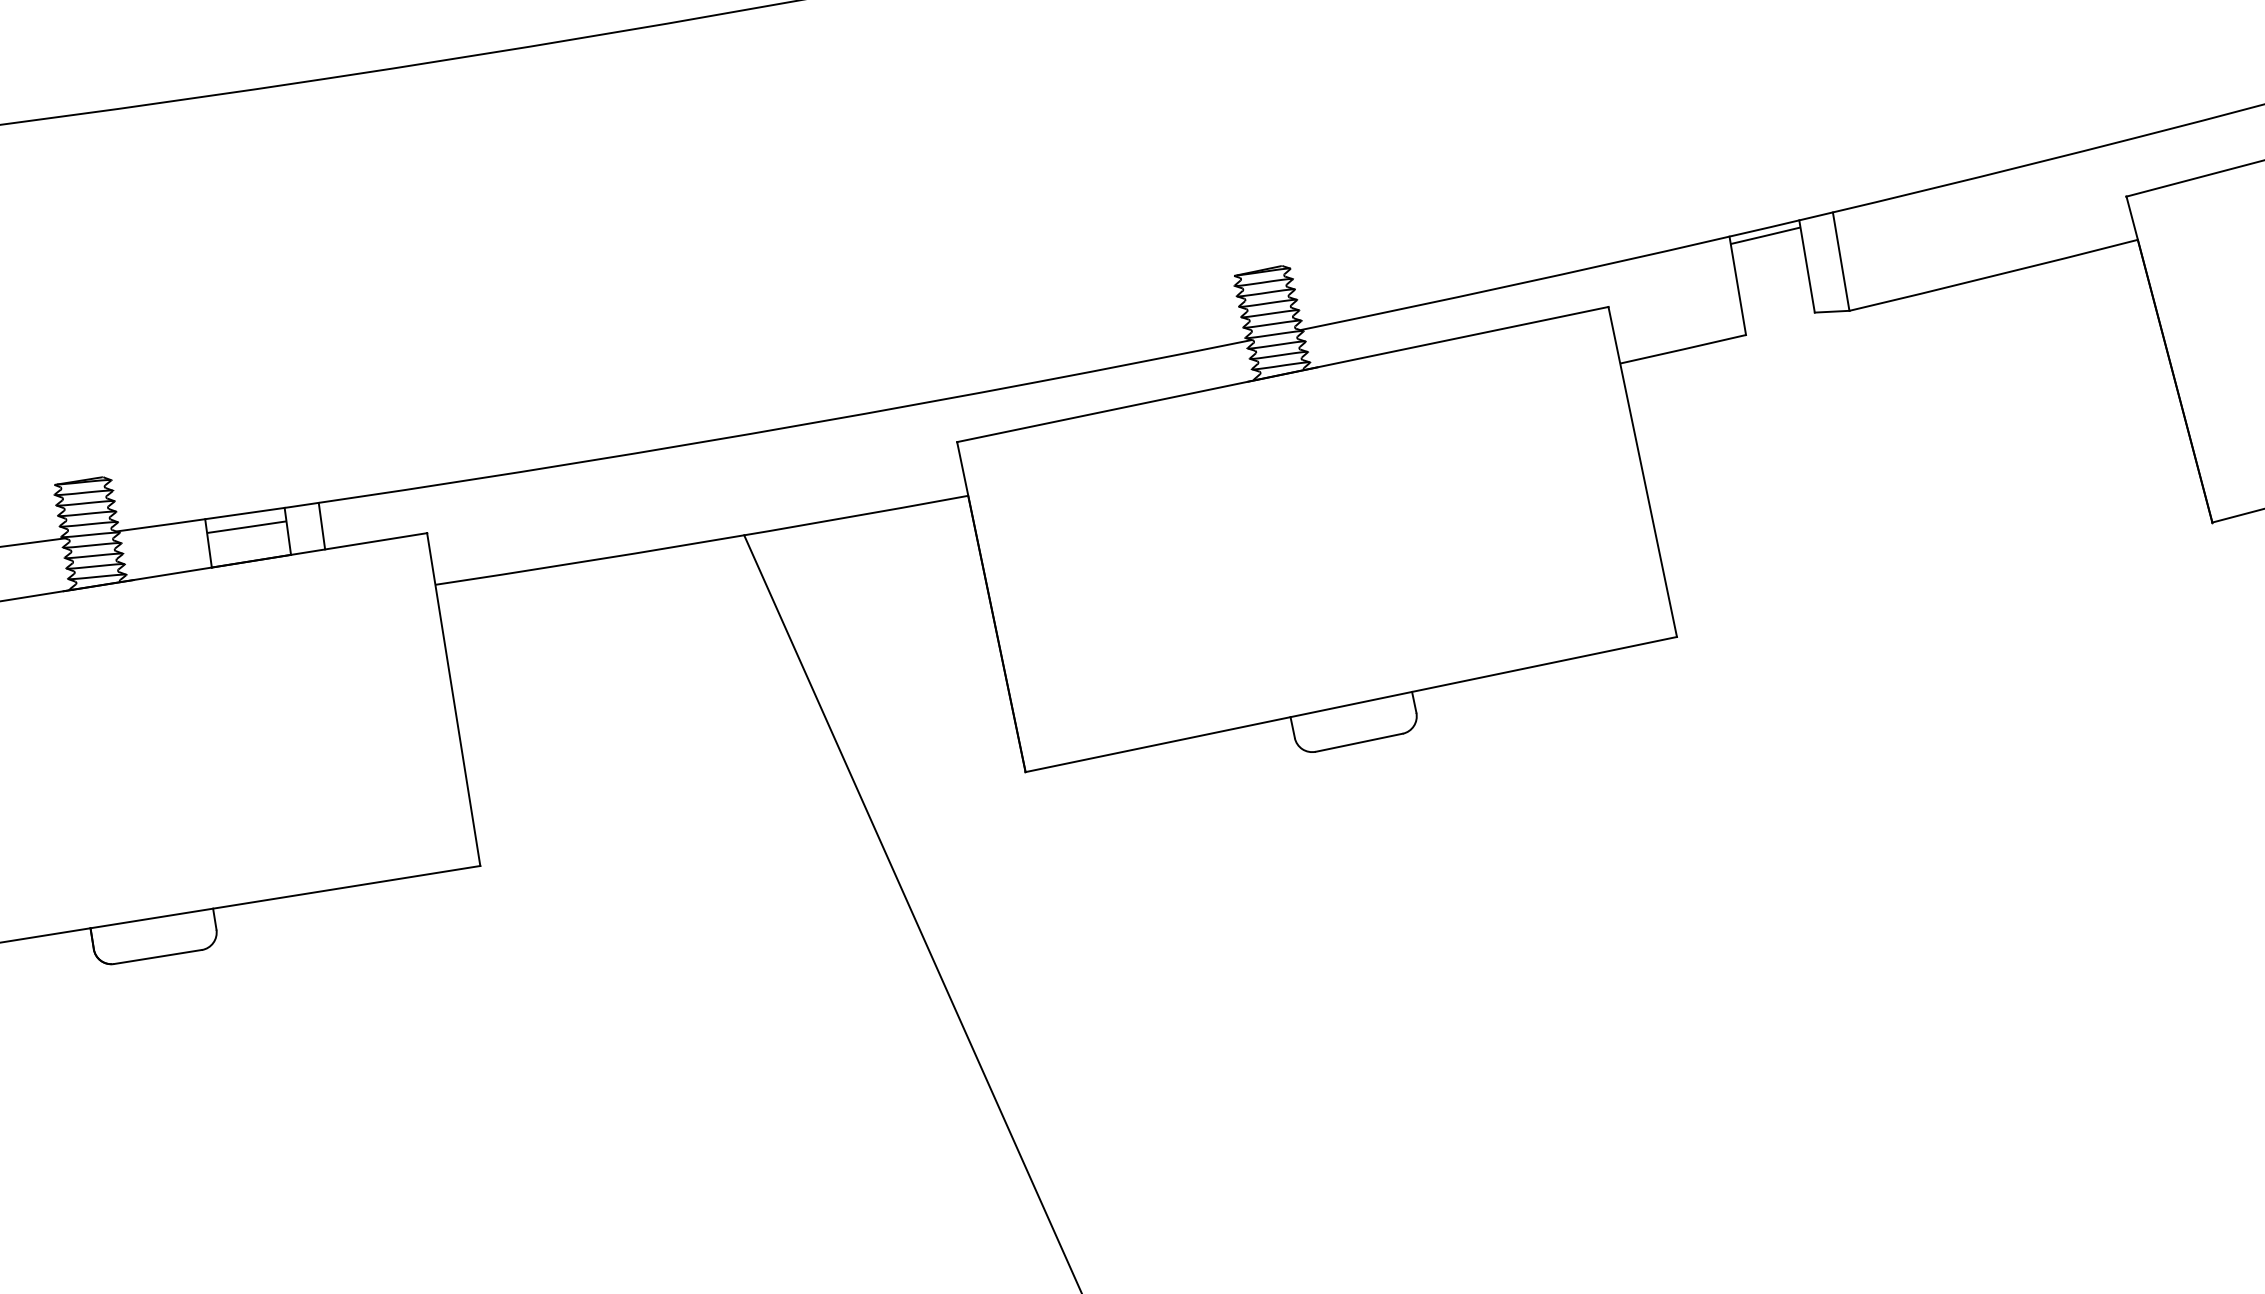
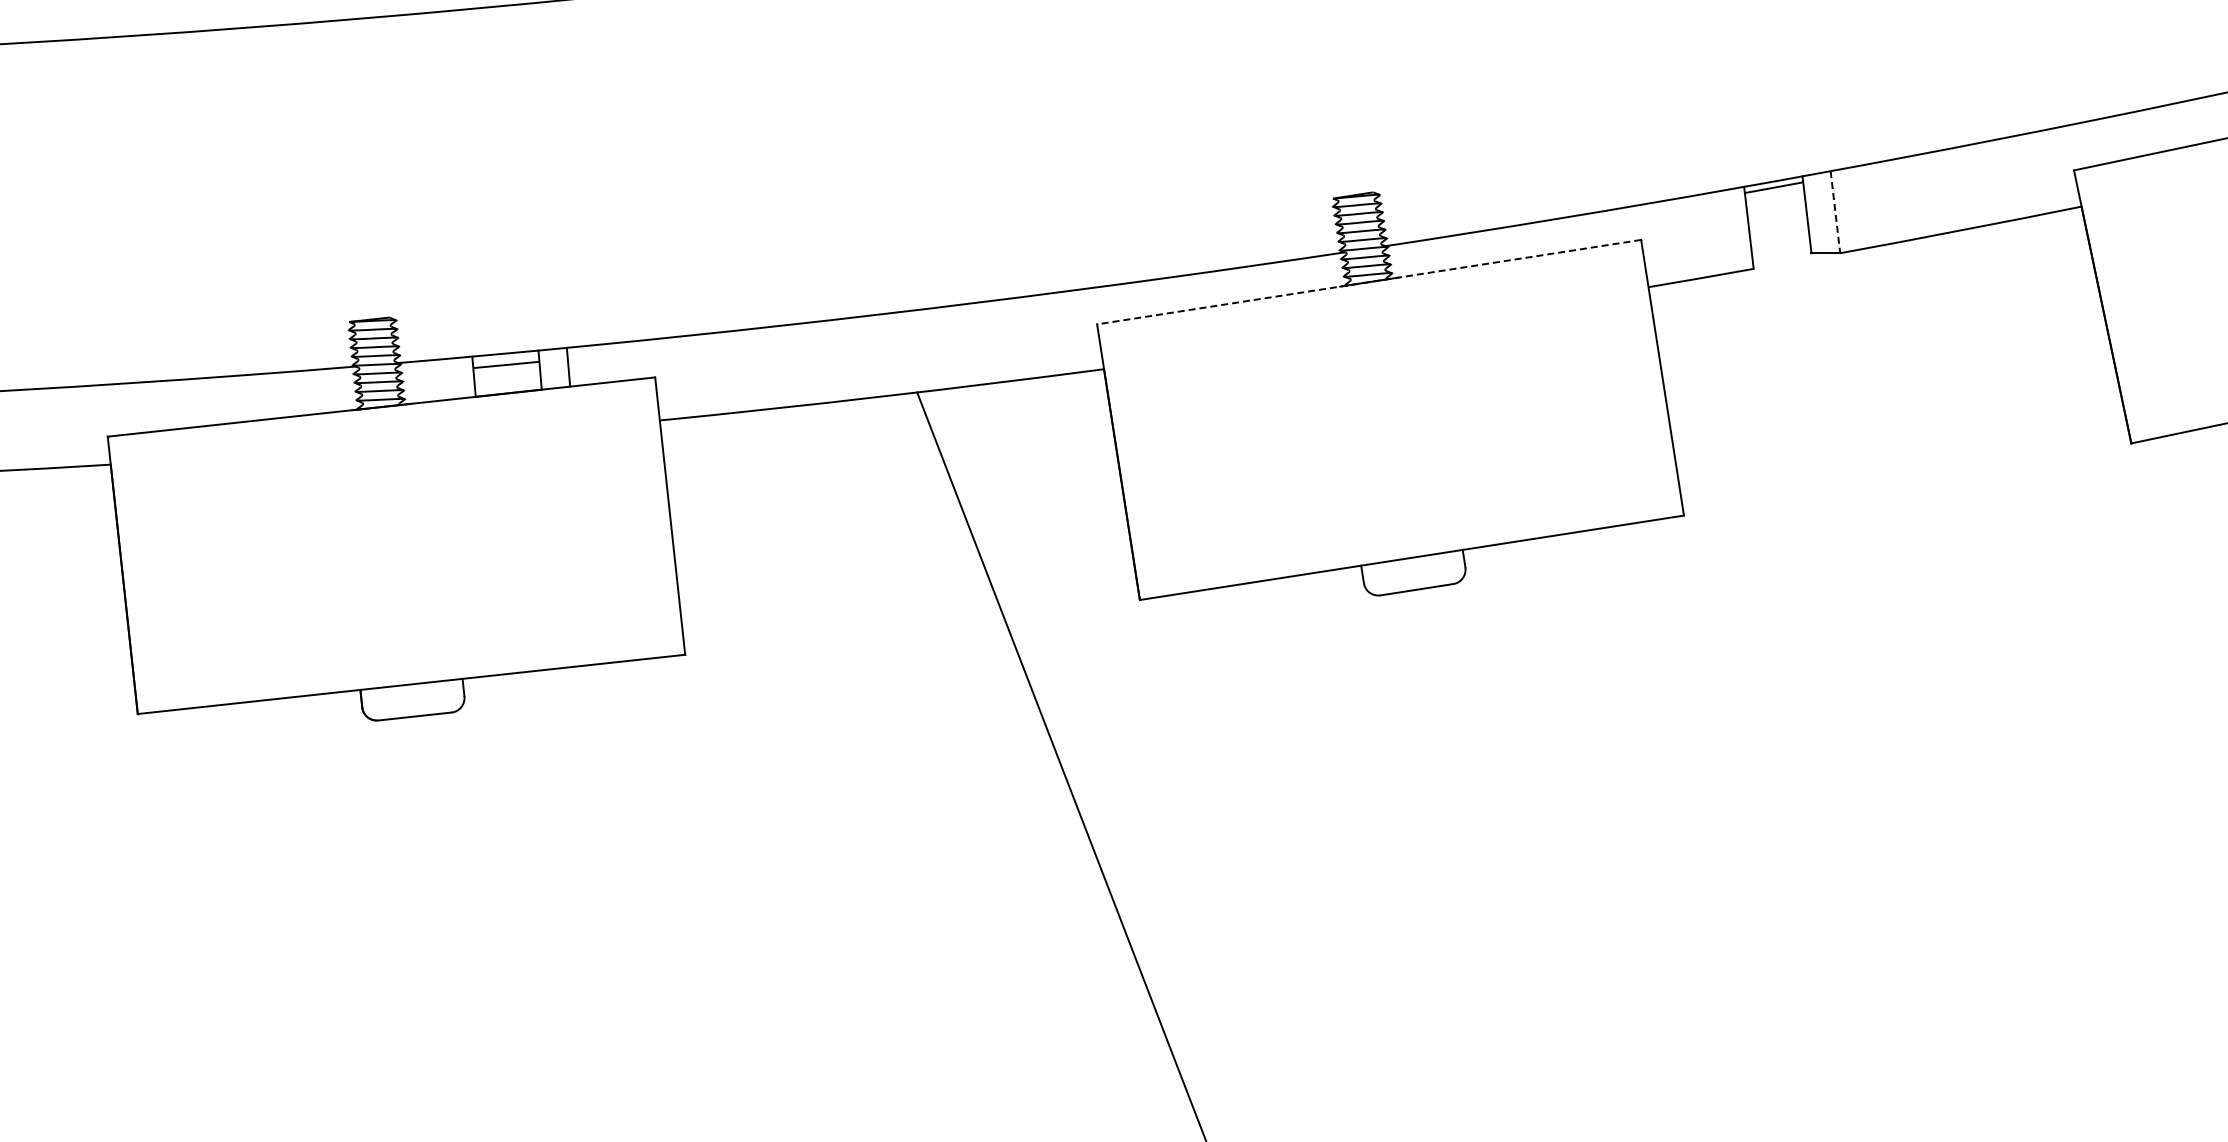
line: (1841, 261) -> (1835, 212), solid -> dashed
line: (1282, 374) -> (1368, 282), solid -> dashed

